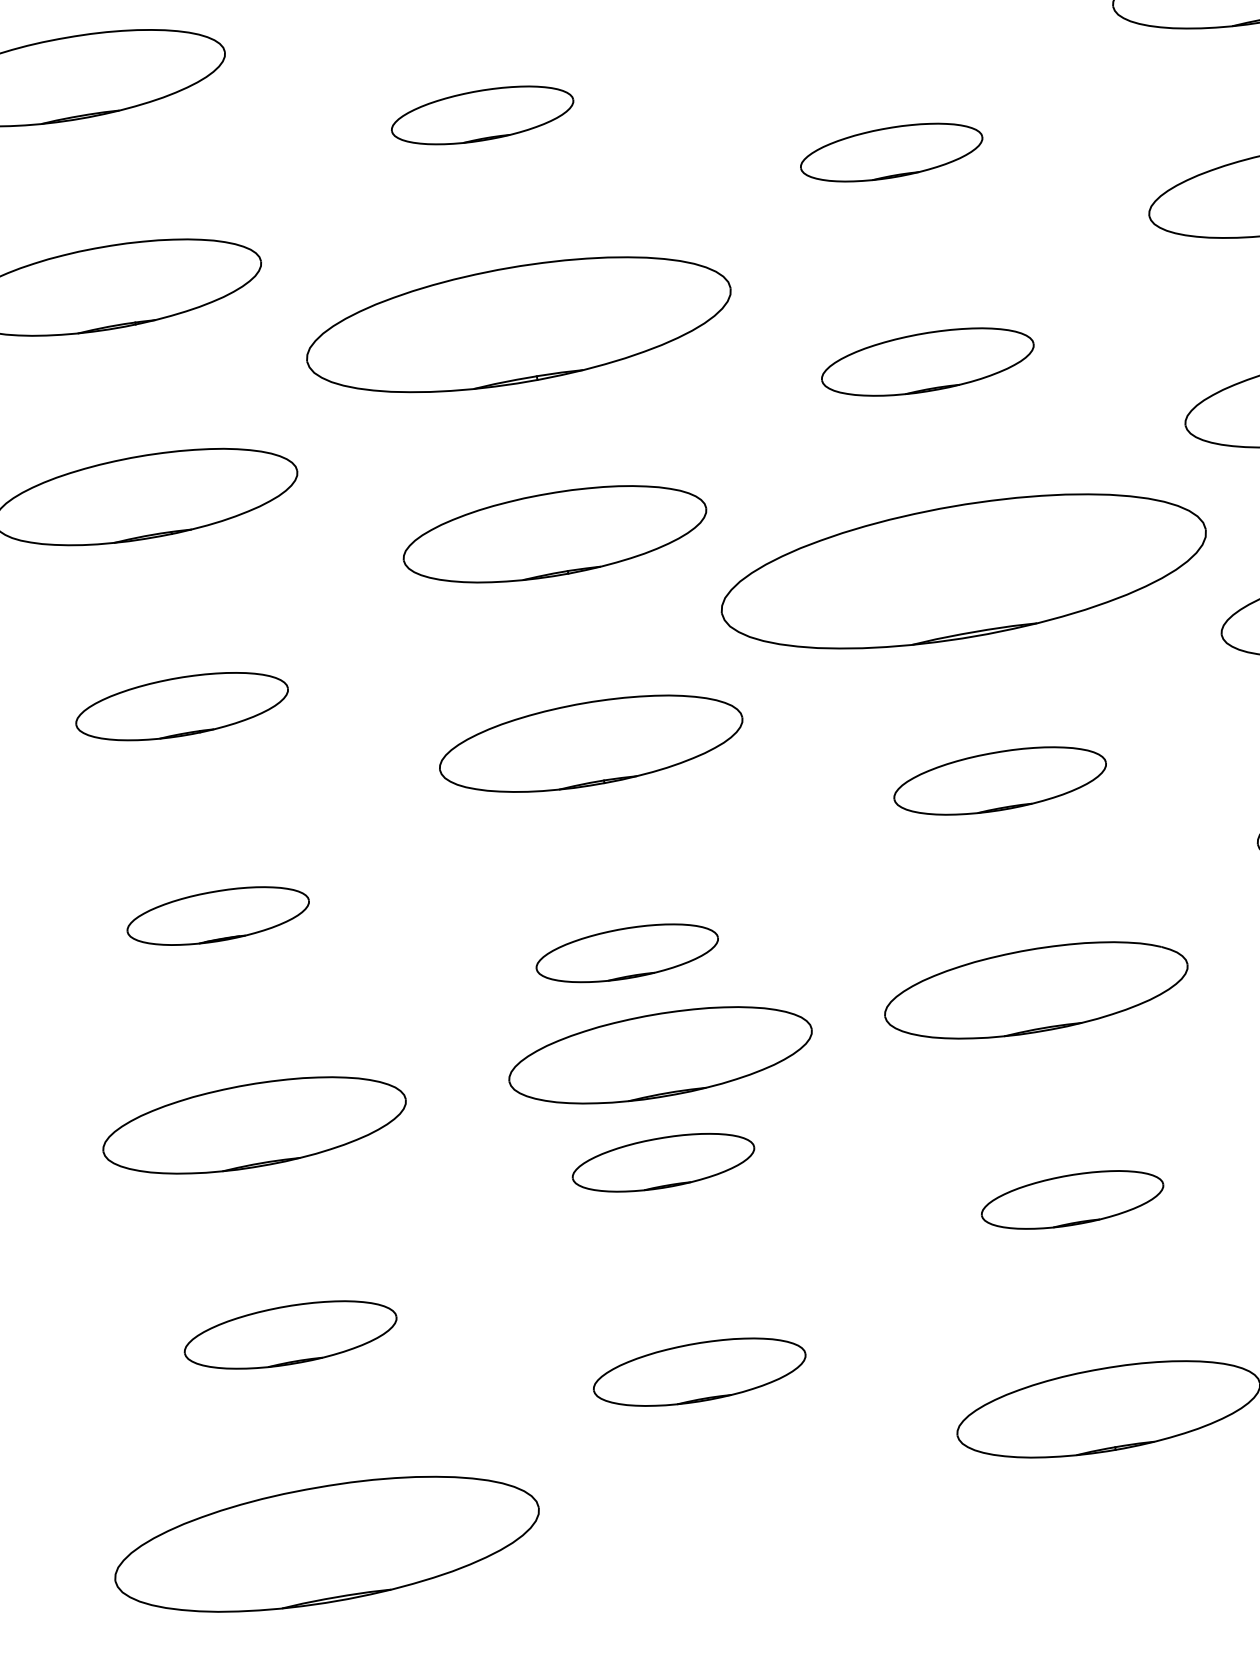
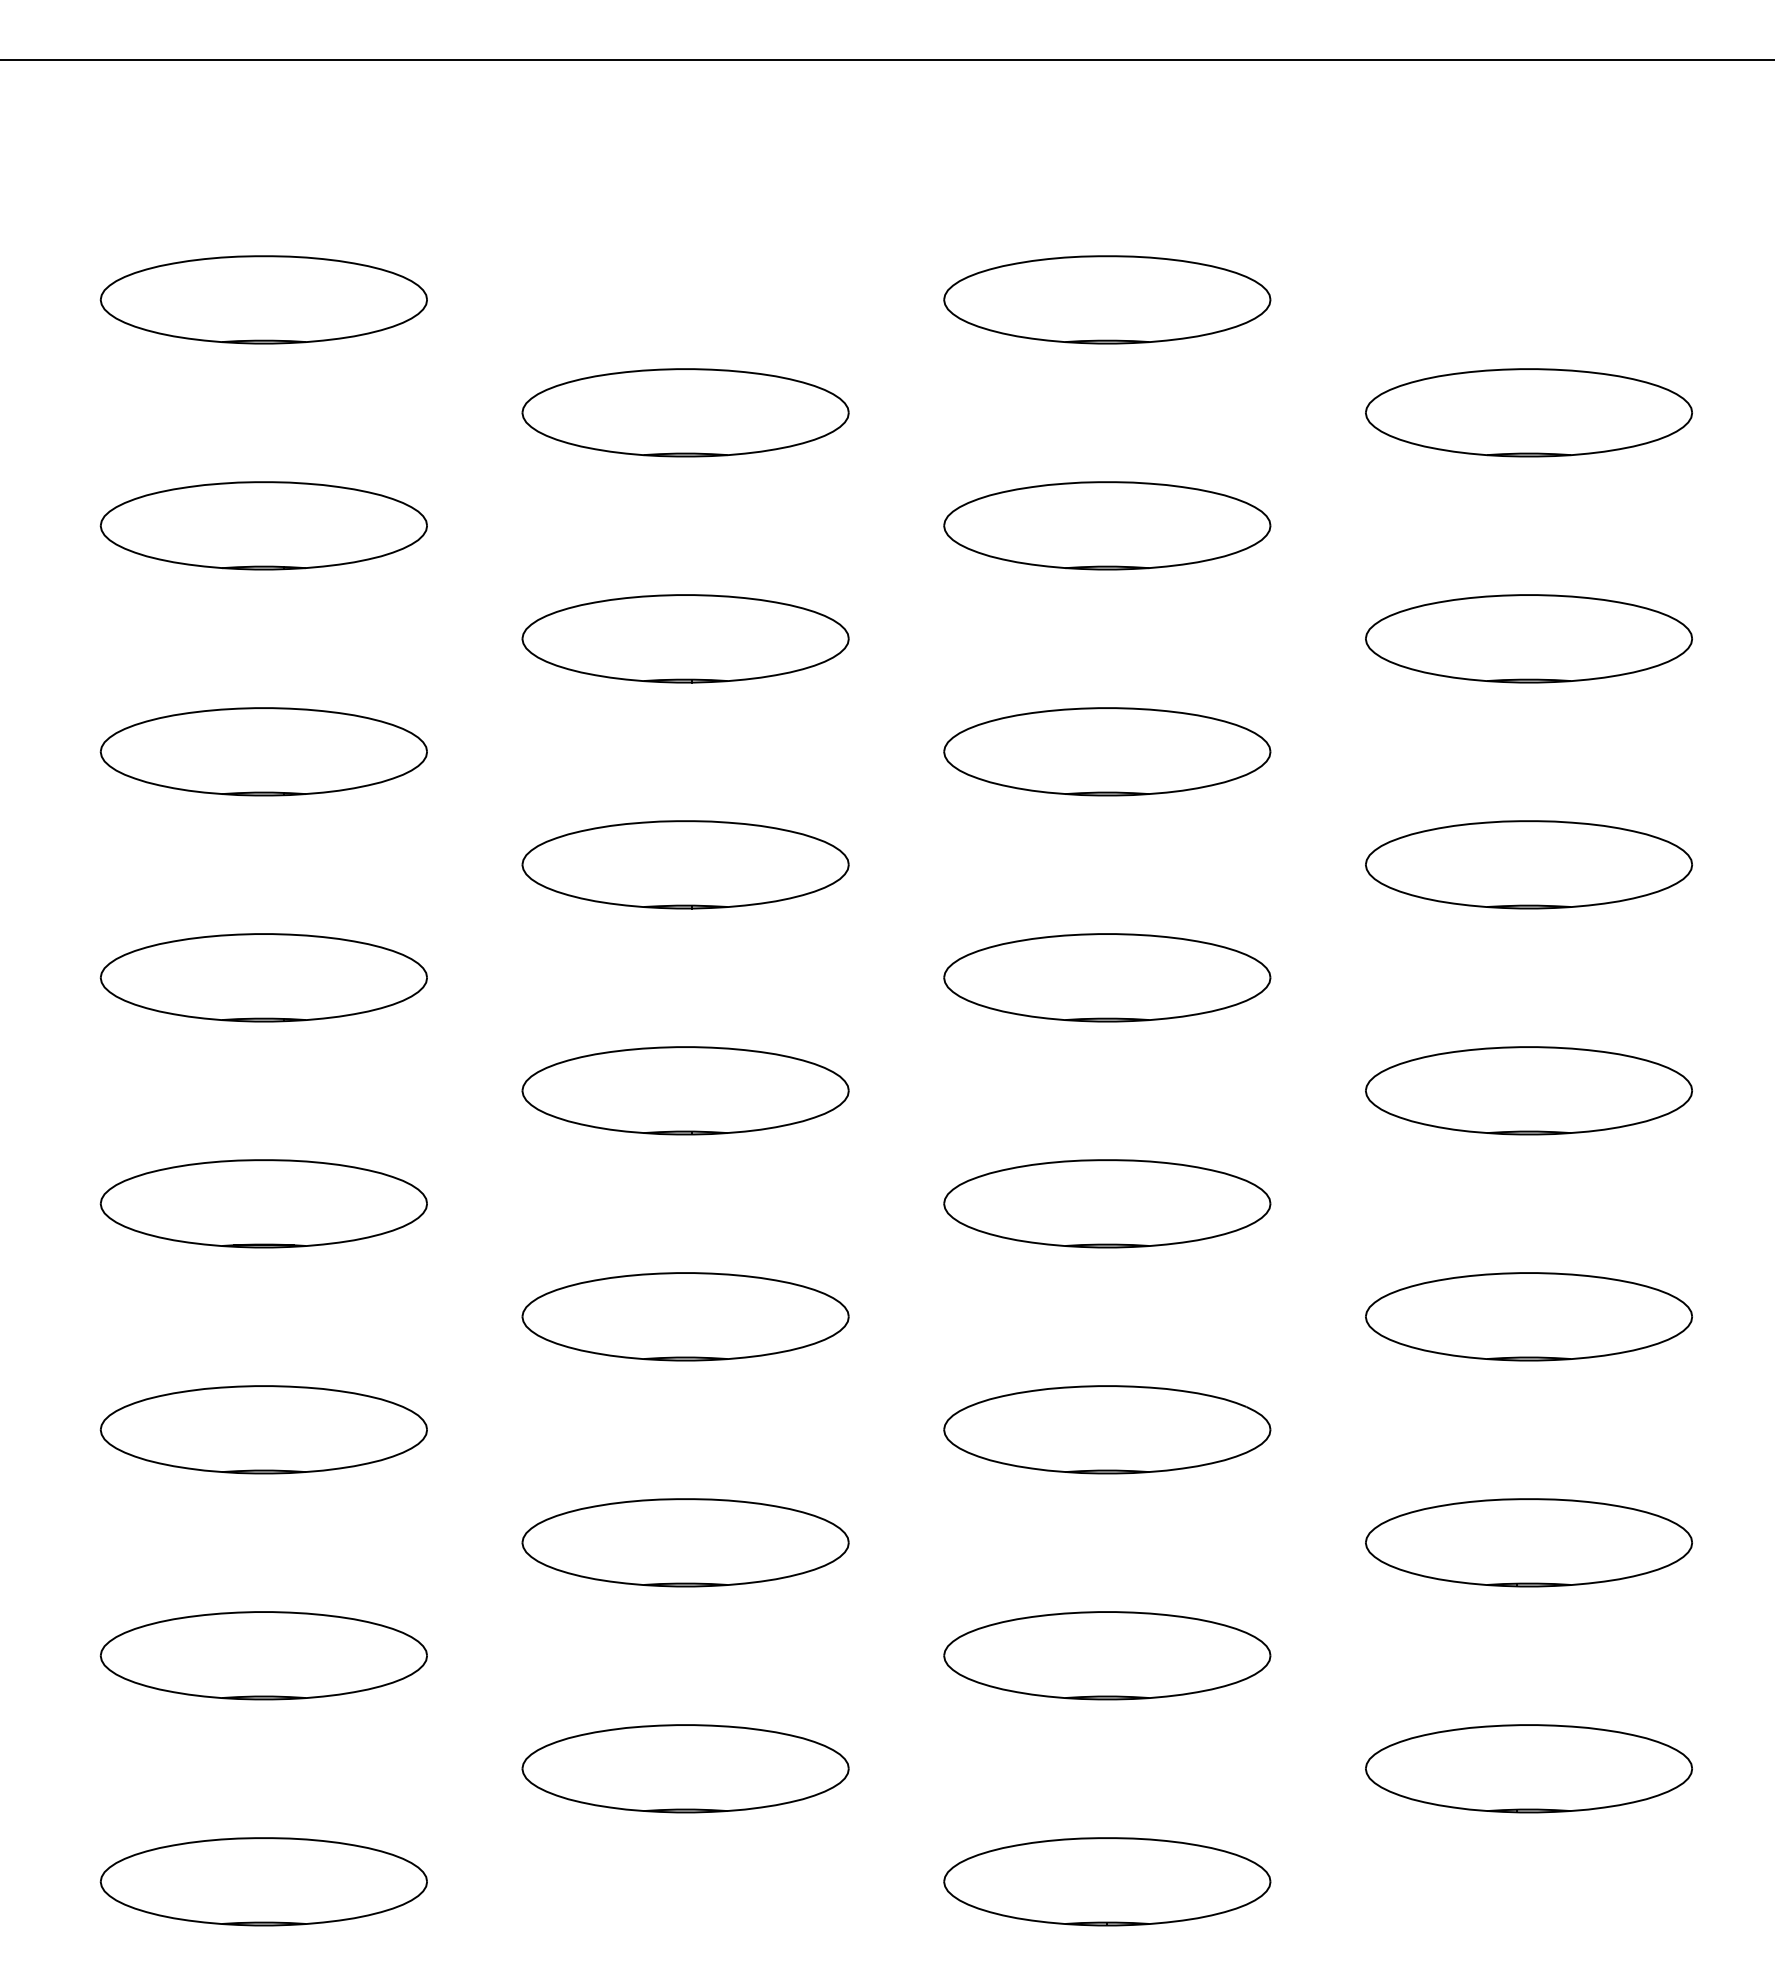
part: (482, 115) -> (685, 412), size x1.67
part: (891, 152) -> (1107, 525), size x1.67
part: (518, 324) -> (685, 638), size x0.71
part: (927, 361) -> (1107, 751), size x1.43
part: (964, 571) -> (1107, 977), size x0.62
part: (181, 706) -> (263, 977), size x1.43
part: (1000, 780) -> (1107, 1203), size x1.43
part: (217, 915) -> (263, 1203), size x1.67
part: (627, 952) -> (685, 1316), size x1.67
part: (660, 1055) -> (701, 1429), removed
part: (663, 1162) -> (685, 1542), size x1.67
part: (1072, 1199) -> (1107, 1655), size x1.67
part: (290, 1334) -> (263, 1655), size x1.43
part: (699, 1371) -> (685, 1768), size x1.43
part: (326, 1544) -> (263, 1881), size x0.71

